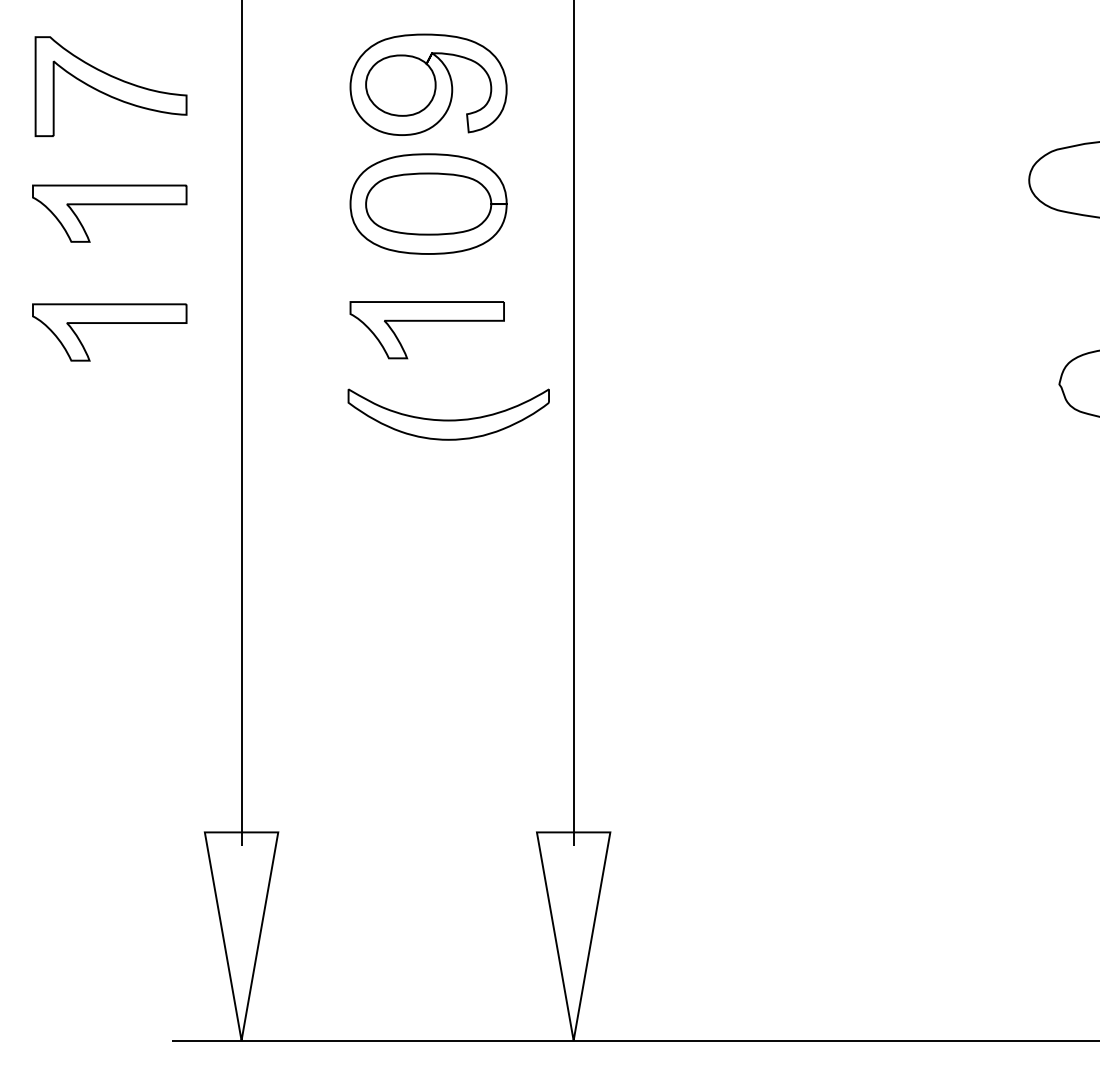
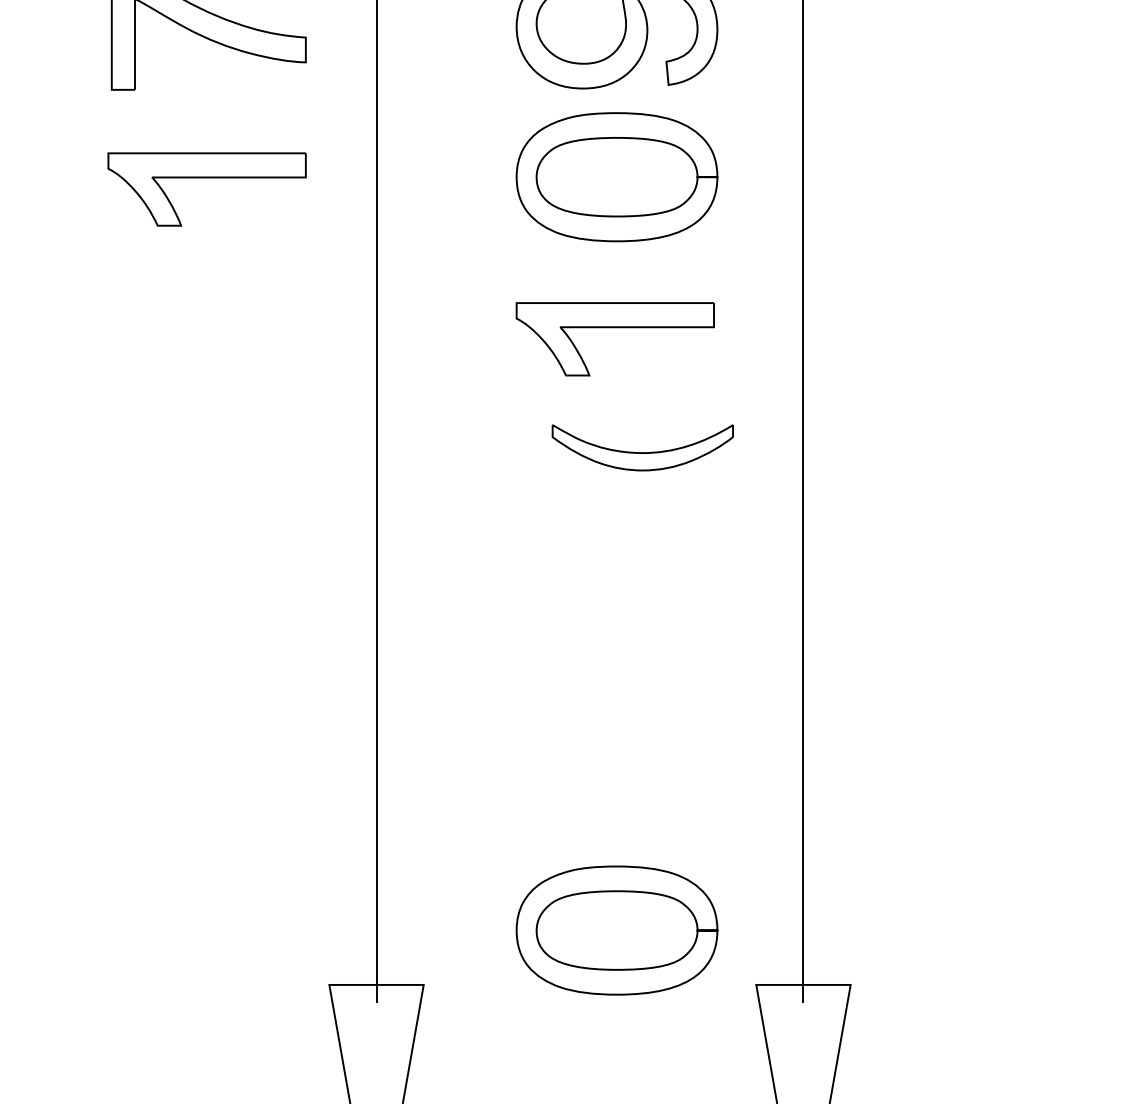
part: (109, 323) -> (206, 330), removed
part: (448, 414) -> (642, 447), size x0.7
part: (428, 789) -> (616, 929), added

